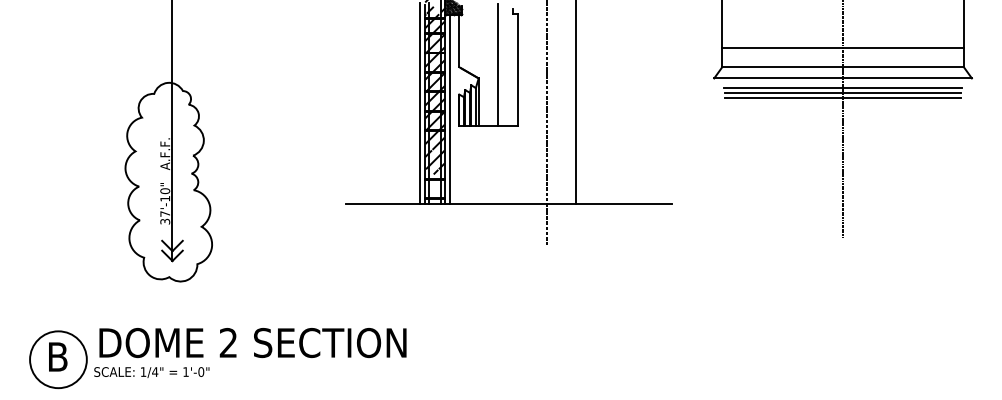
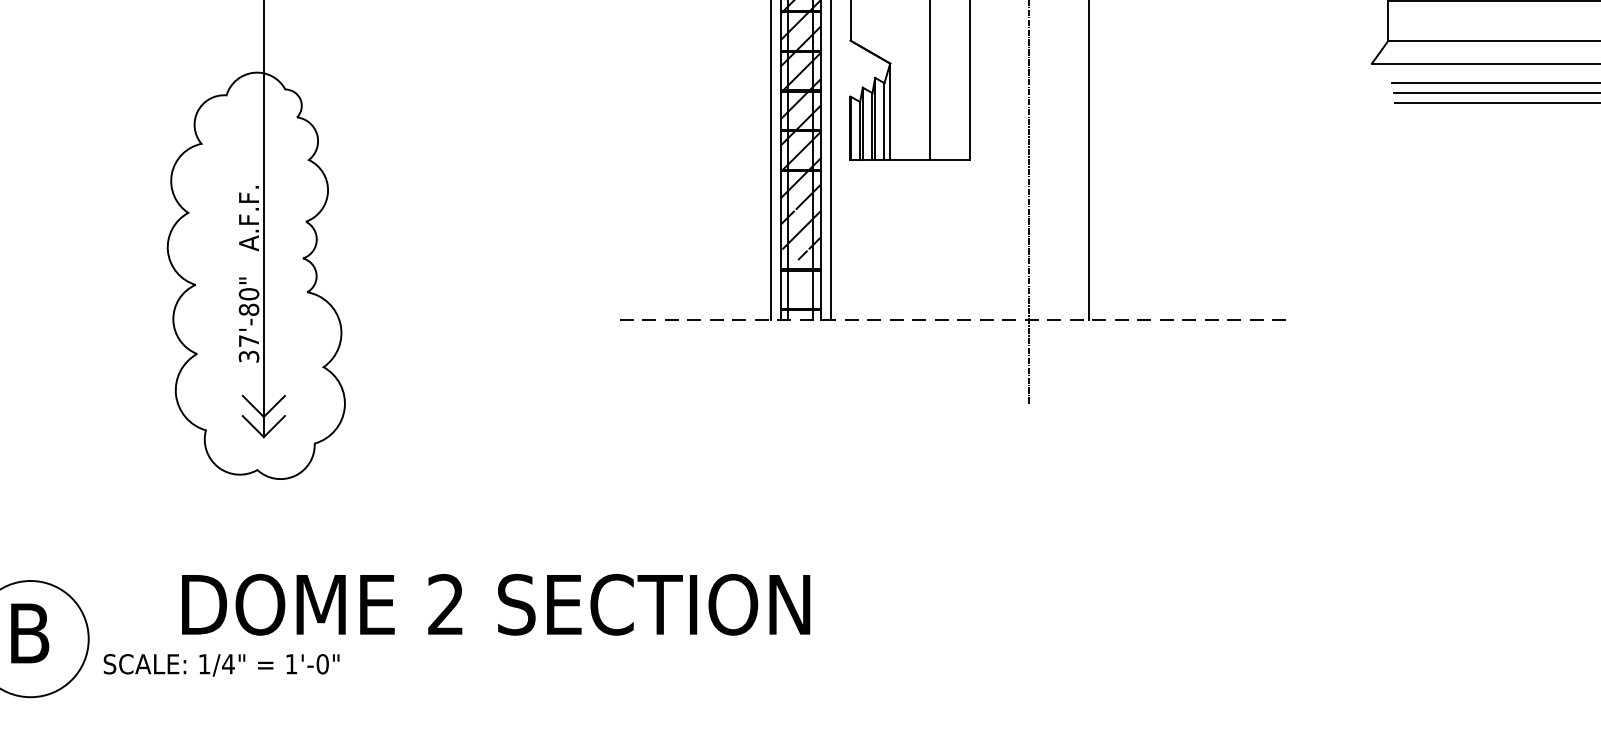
text: (165, 198) -> (249, 309), 37'-10" -> 37'-80"
line: (509, 203) -> (953, 319), solid -> dashed
text: (252, 343) -> (495, 605), moved

